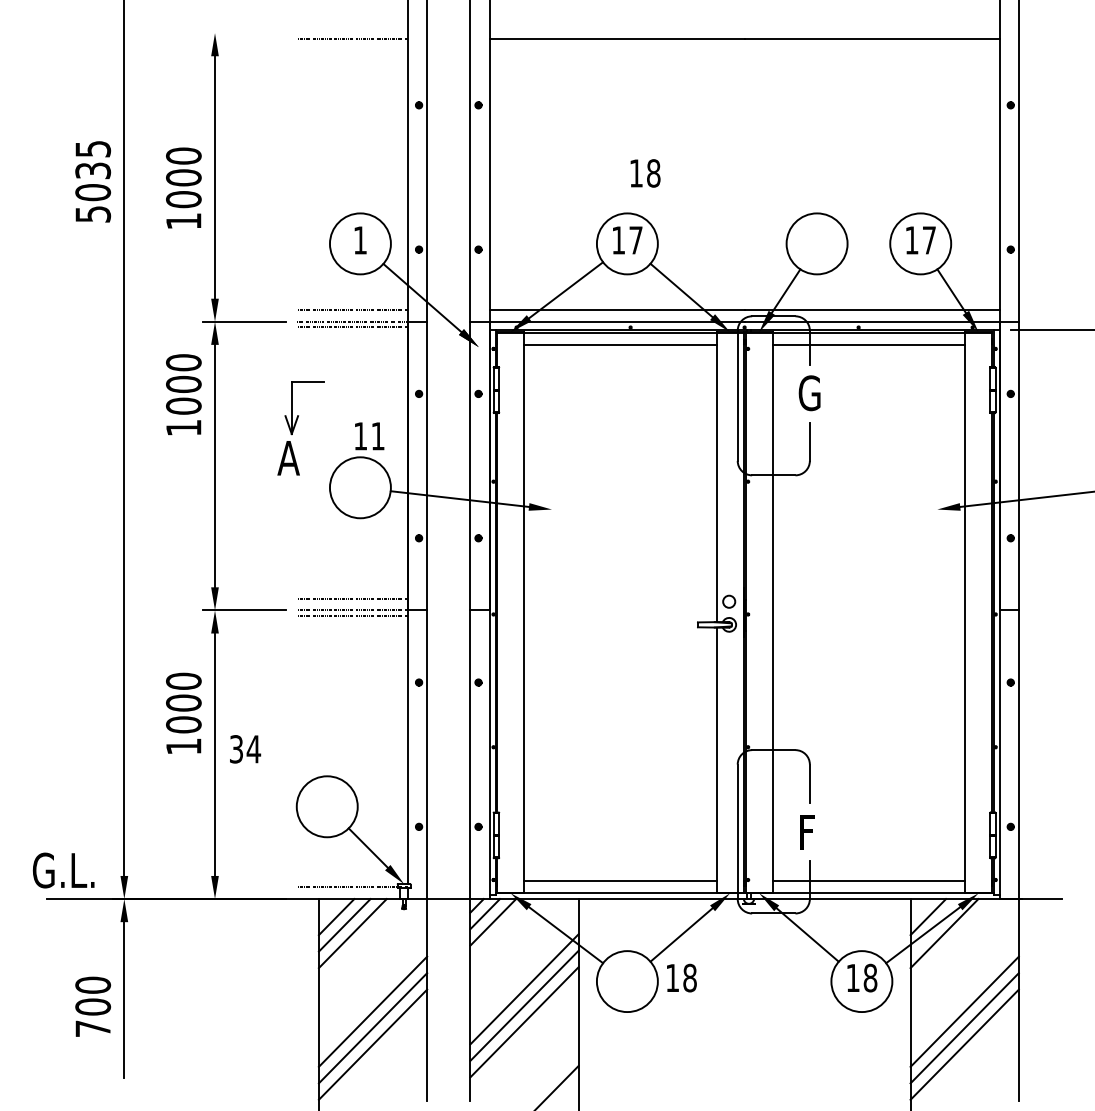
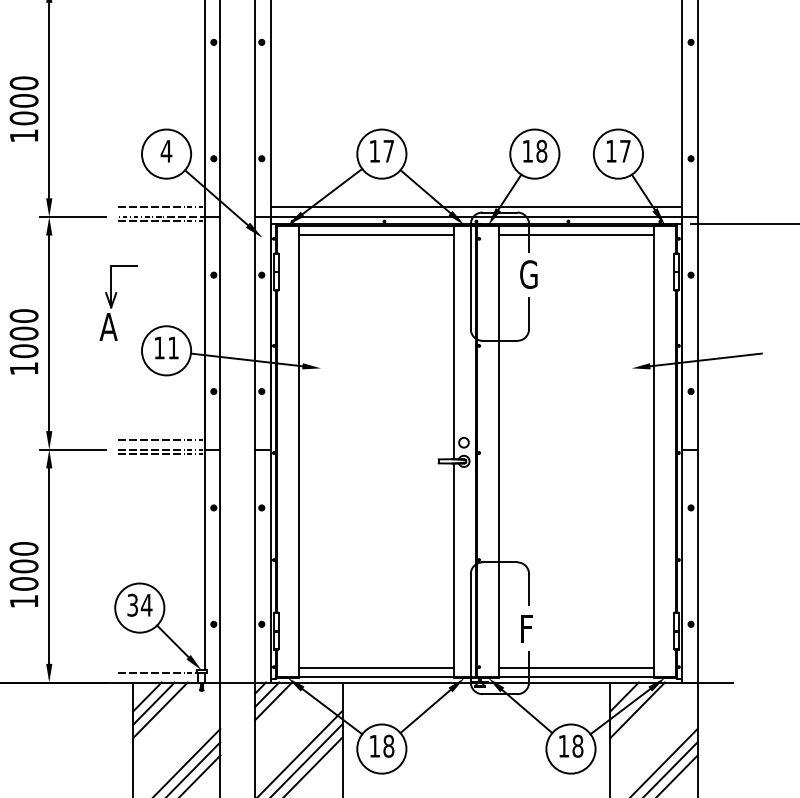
text: (645, 173) -> (535, 151), moved
text: (360, 240) -> (166, 151), 1 -> 4
text: (183, 394) -> (23, 341), moved
text: (369, 436) -> (166, 348), moved
text: (183, 712) -> (23, 574), moved
text: (245, 749) -> (140, 605), moved
text: (681, 977) -> (381, 745), moved

